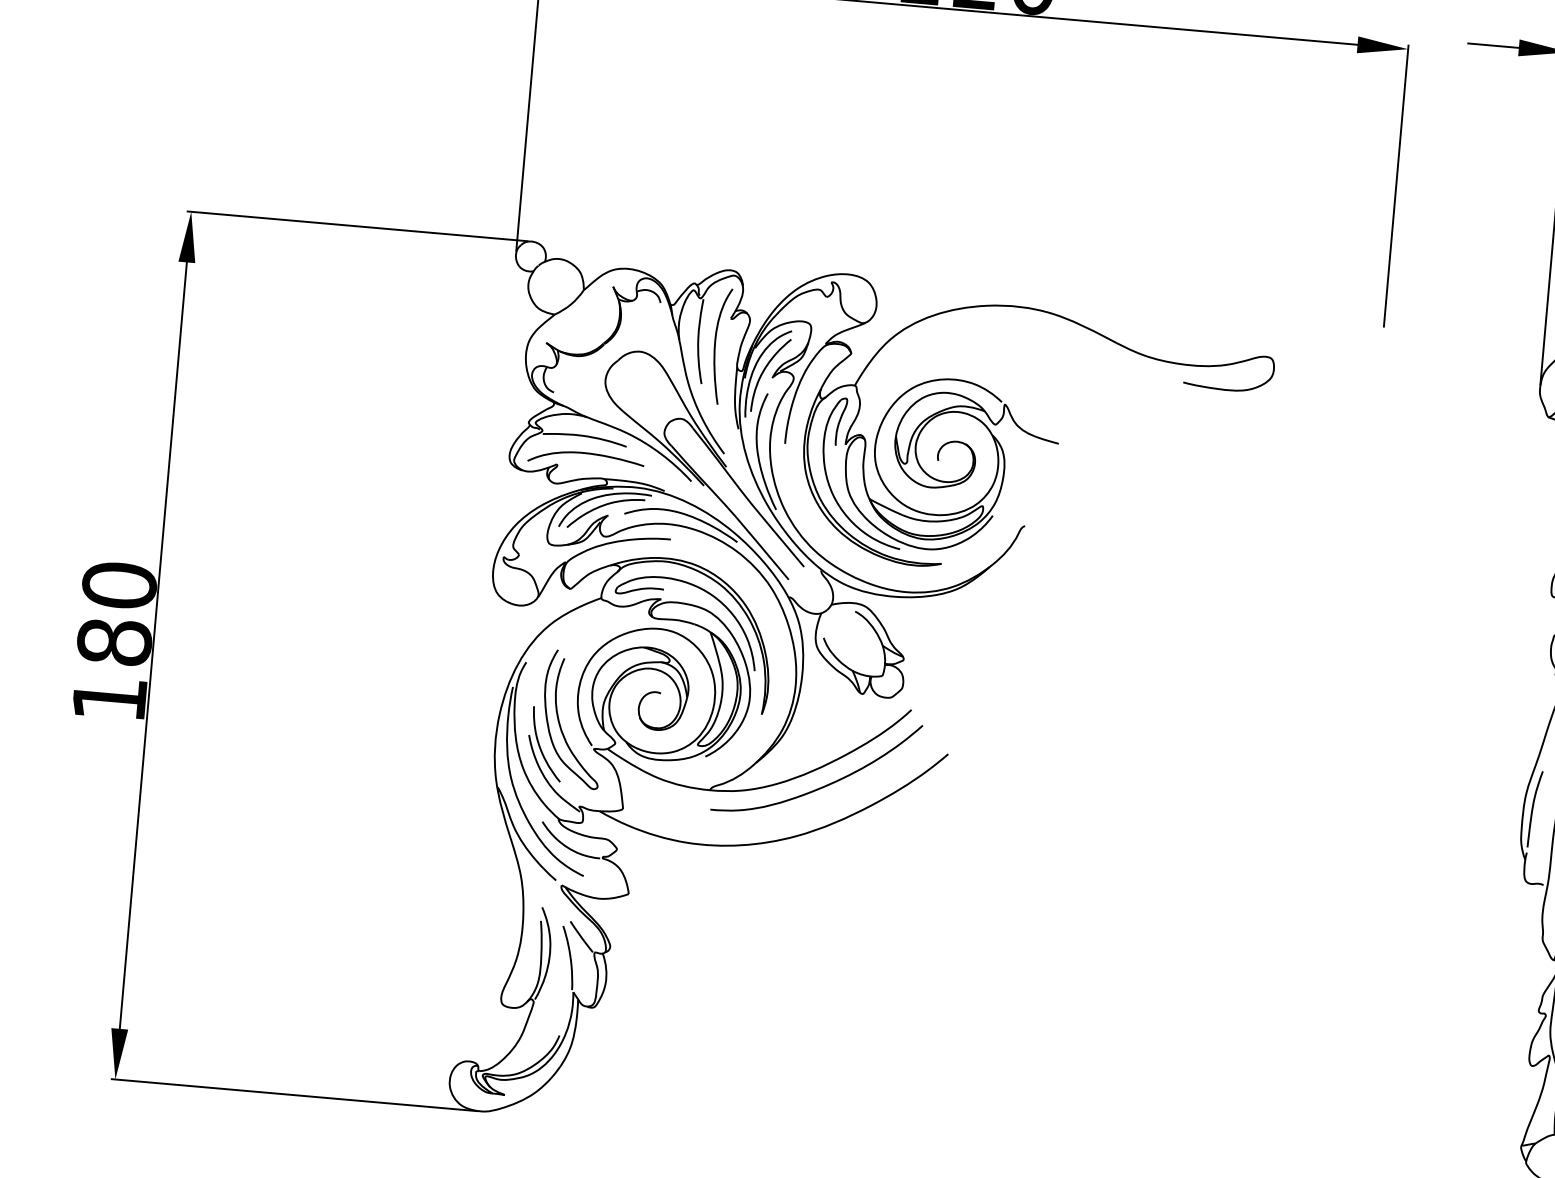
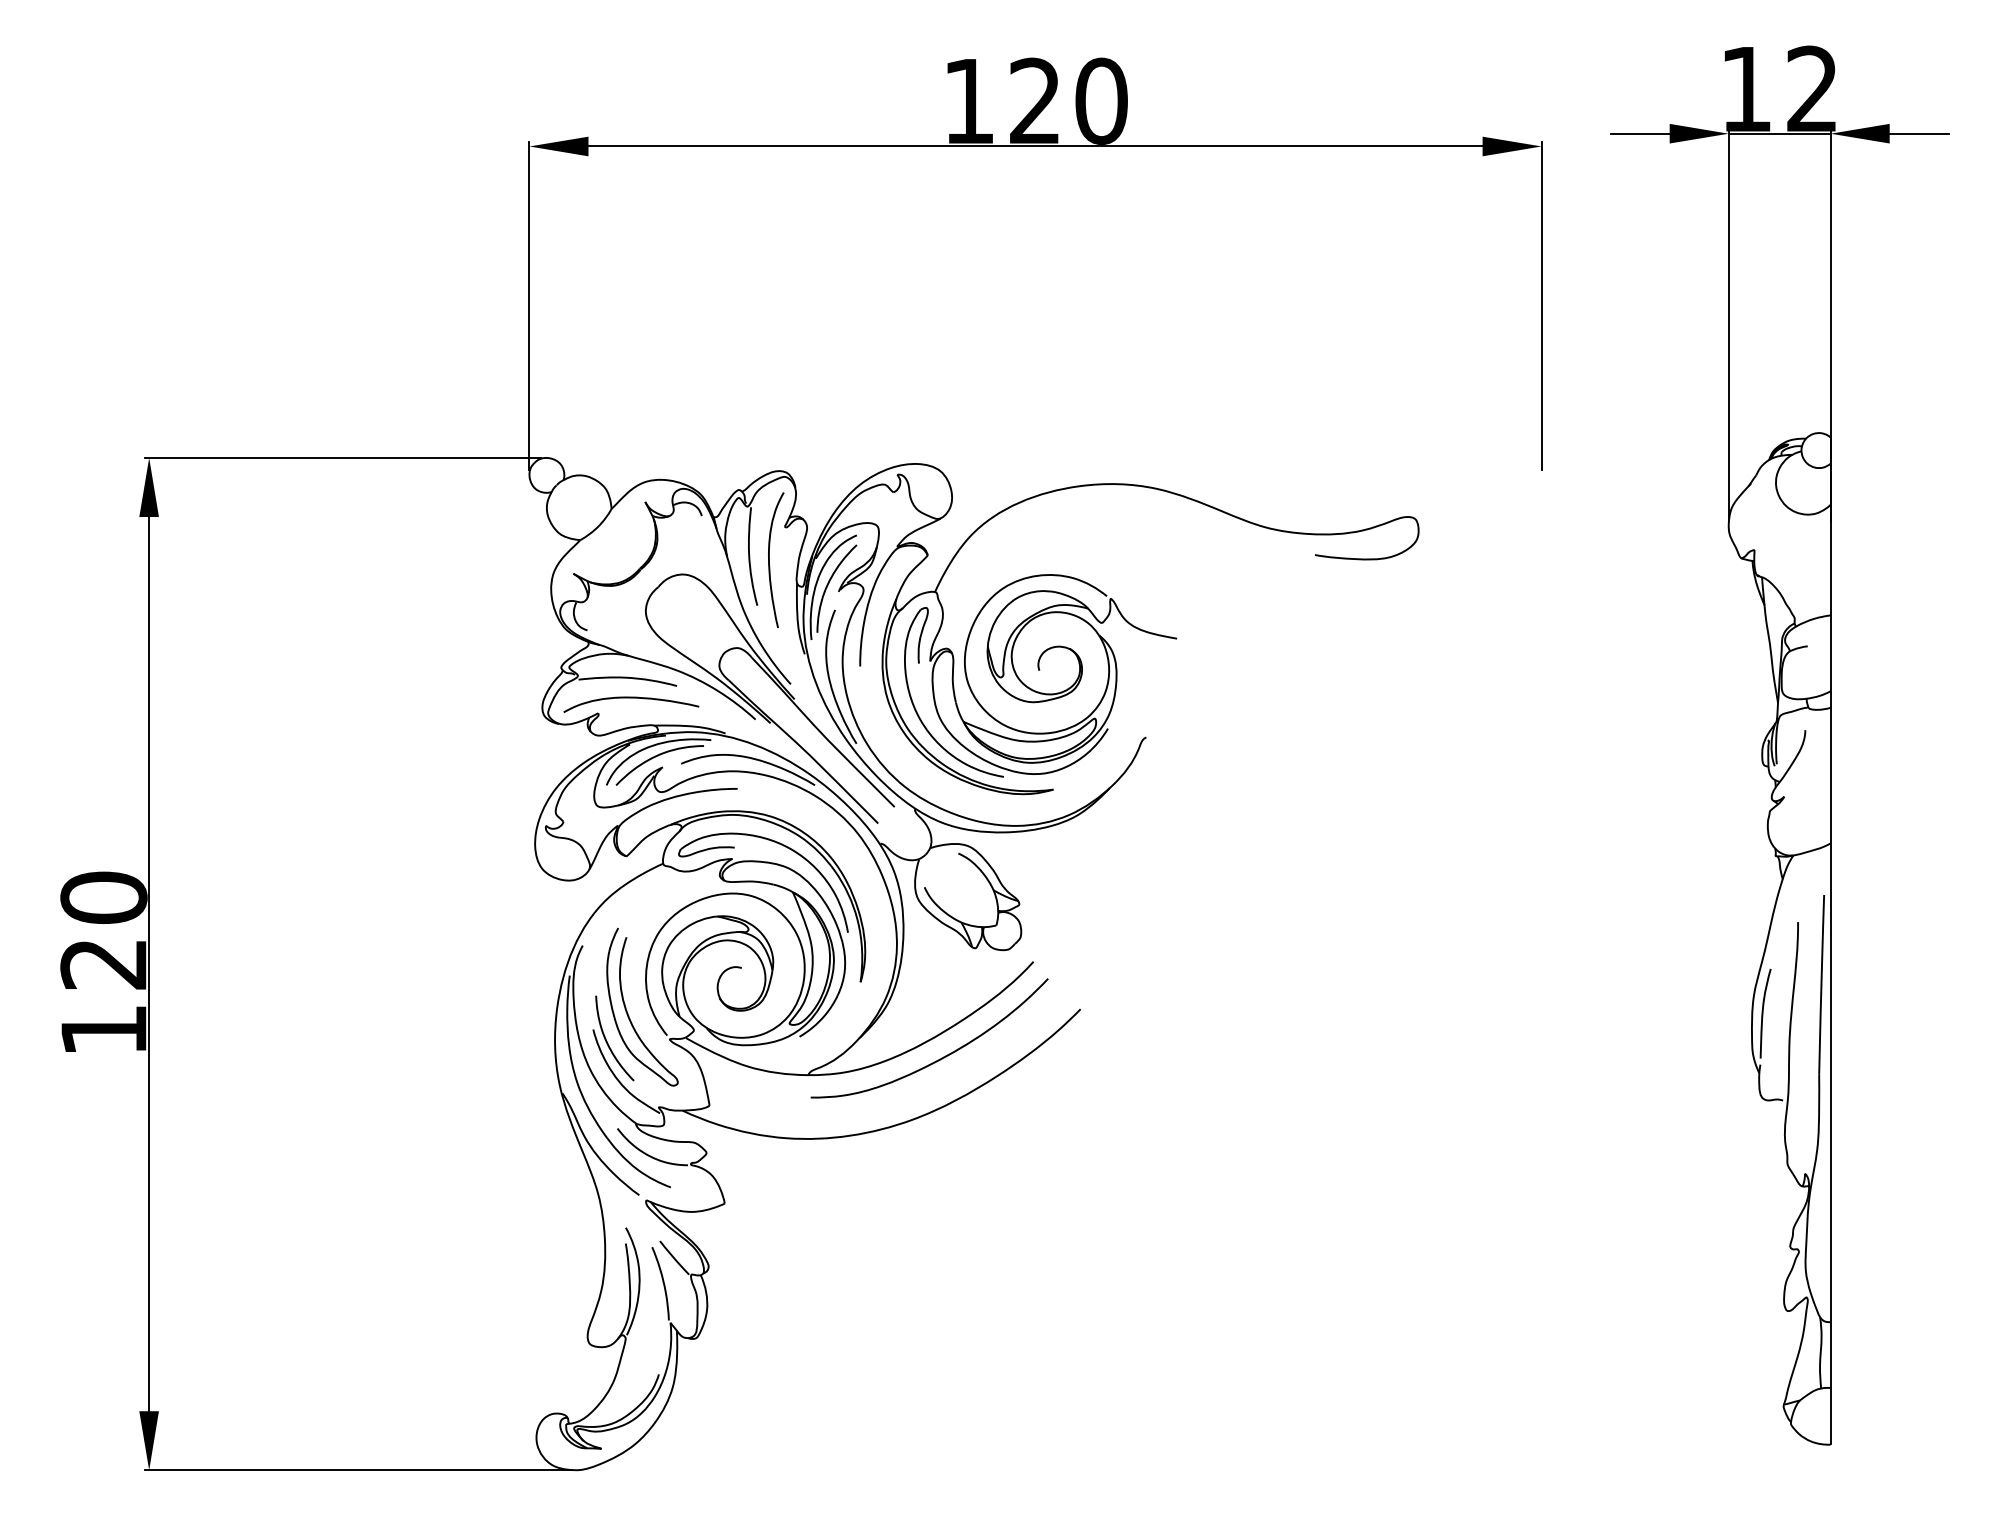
text: (114, 642) -> (103, 964), 180 -> 120

